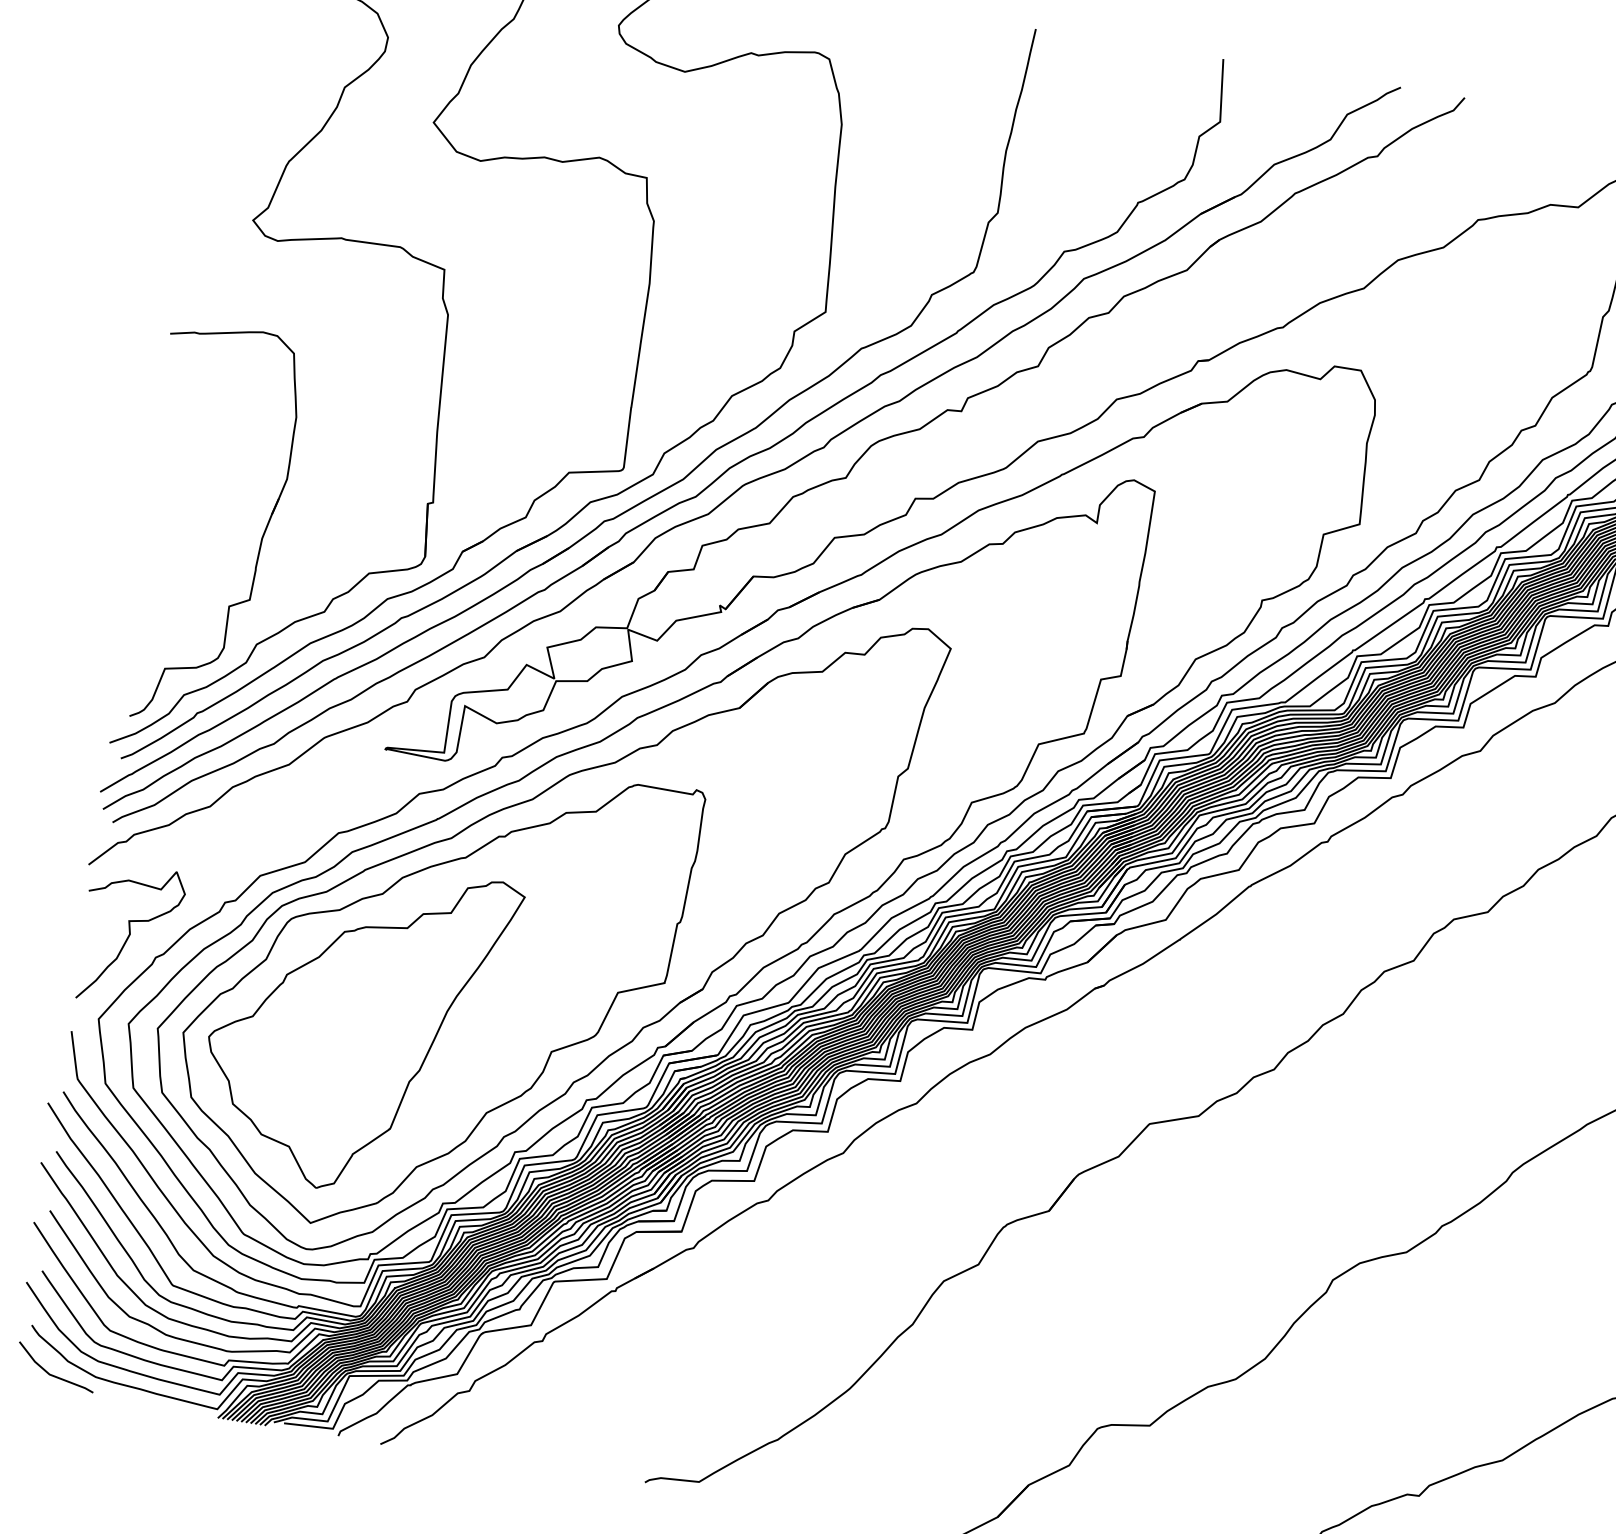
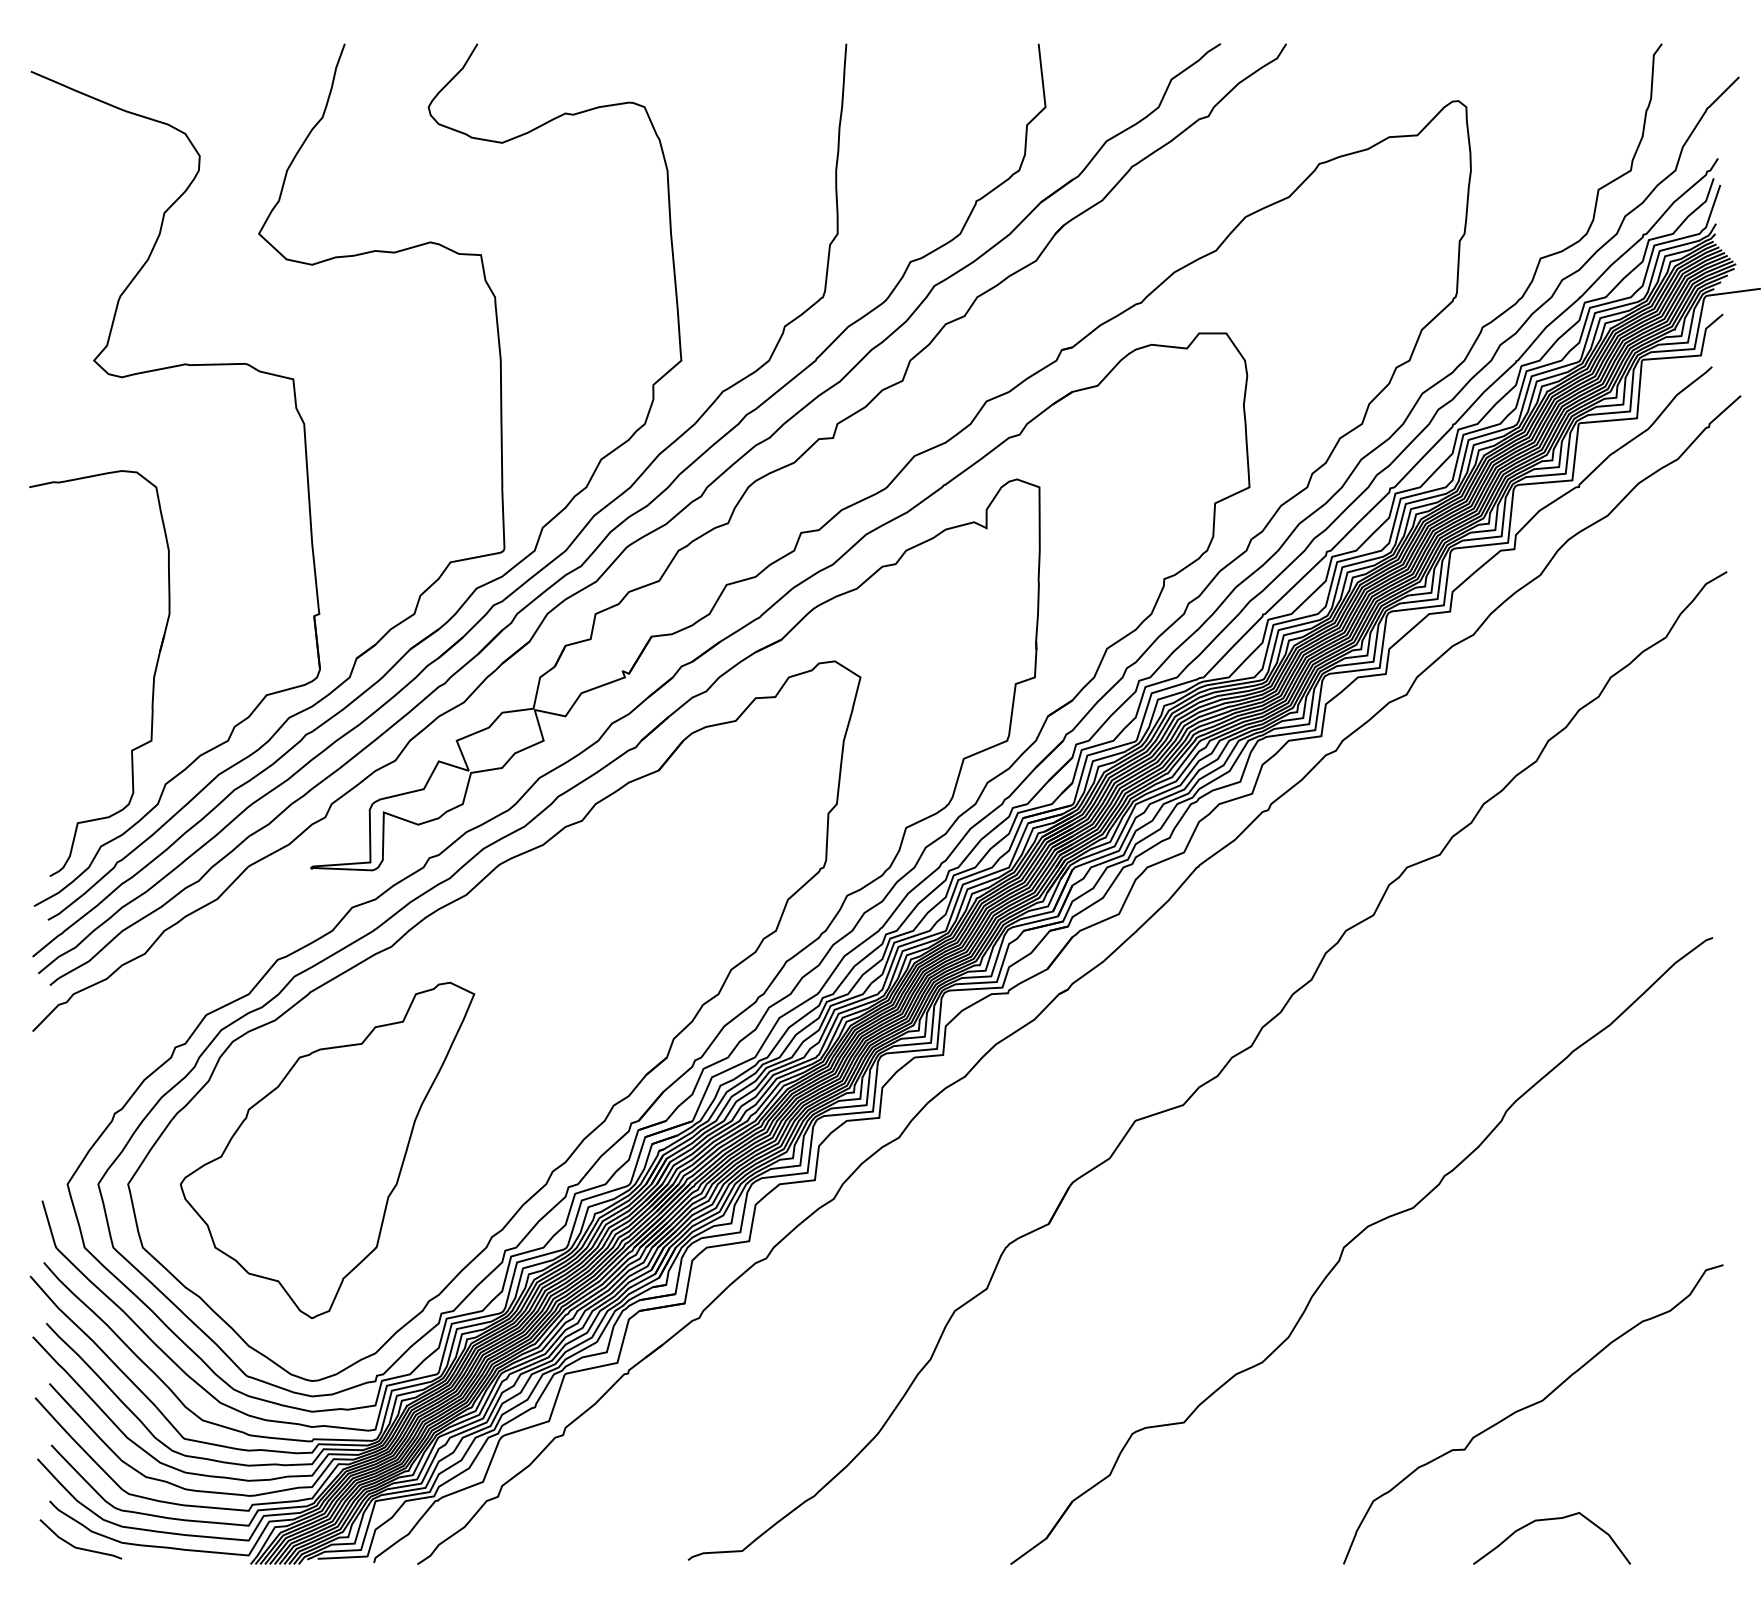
curve: (130, 935) -> (85, 1095), removed
part: (431, 994) -> (396, 1106), removed

